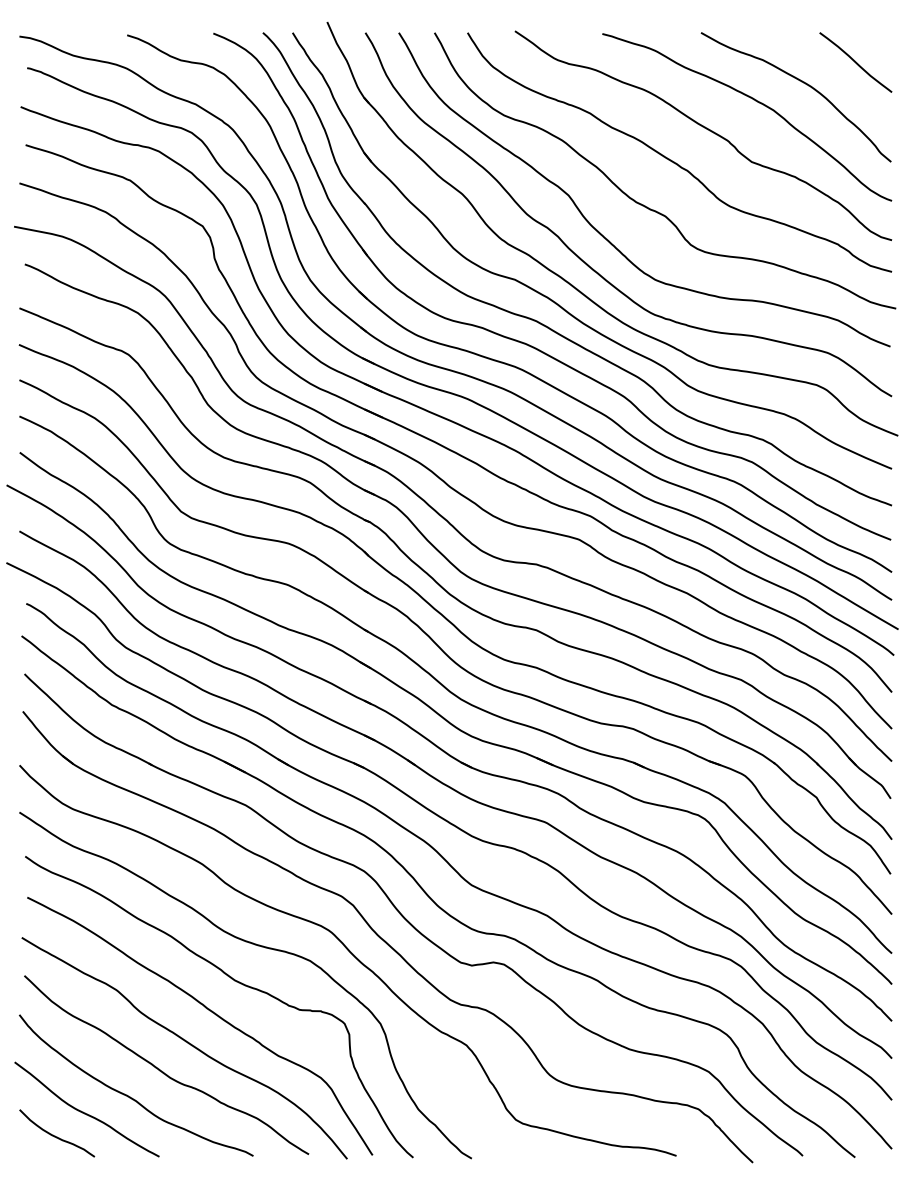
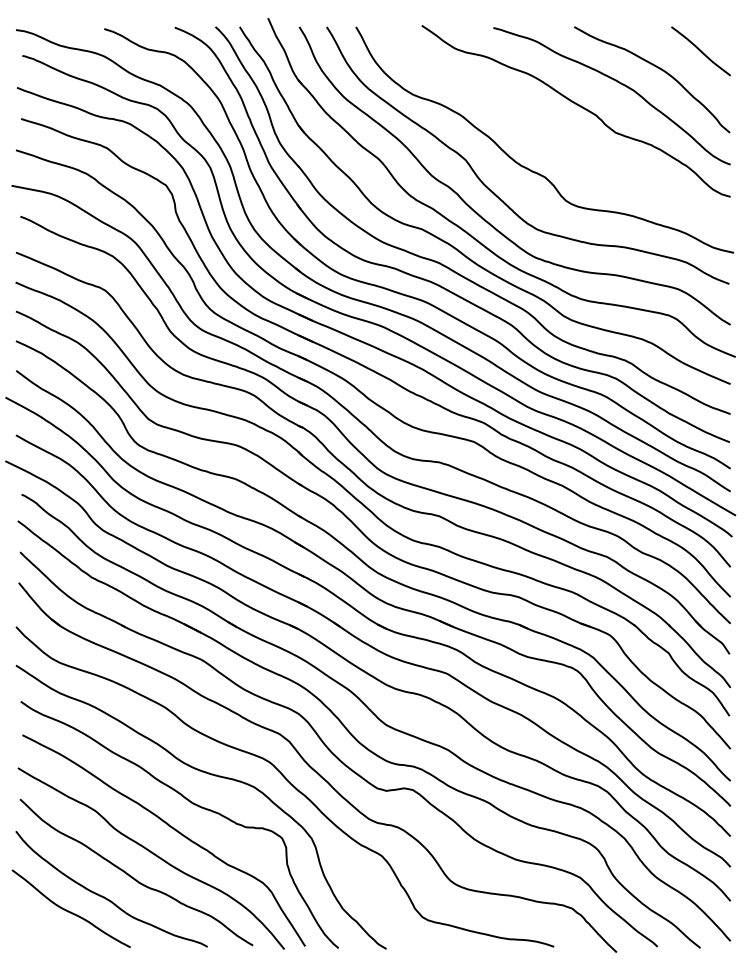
curve: (674, 161) -> (552, 132), removed
curve: (55, 1135) -> (45, 930), removed

